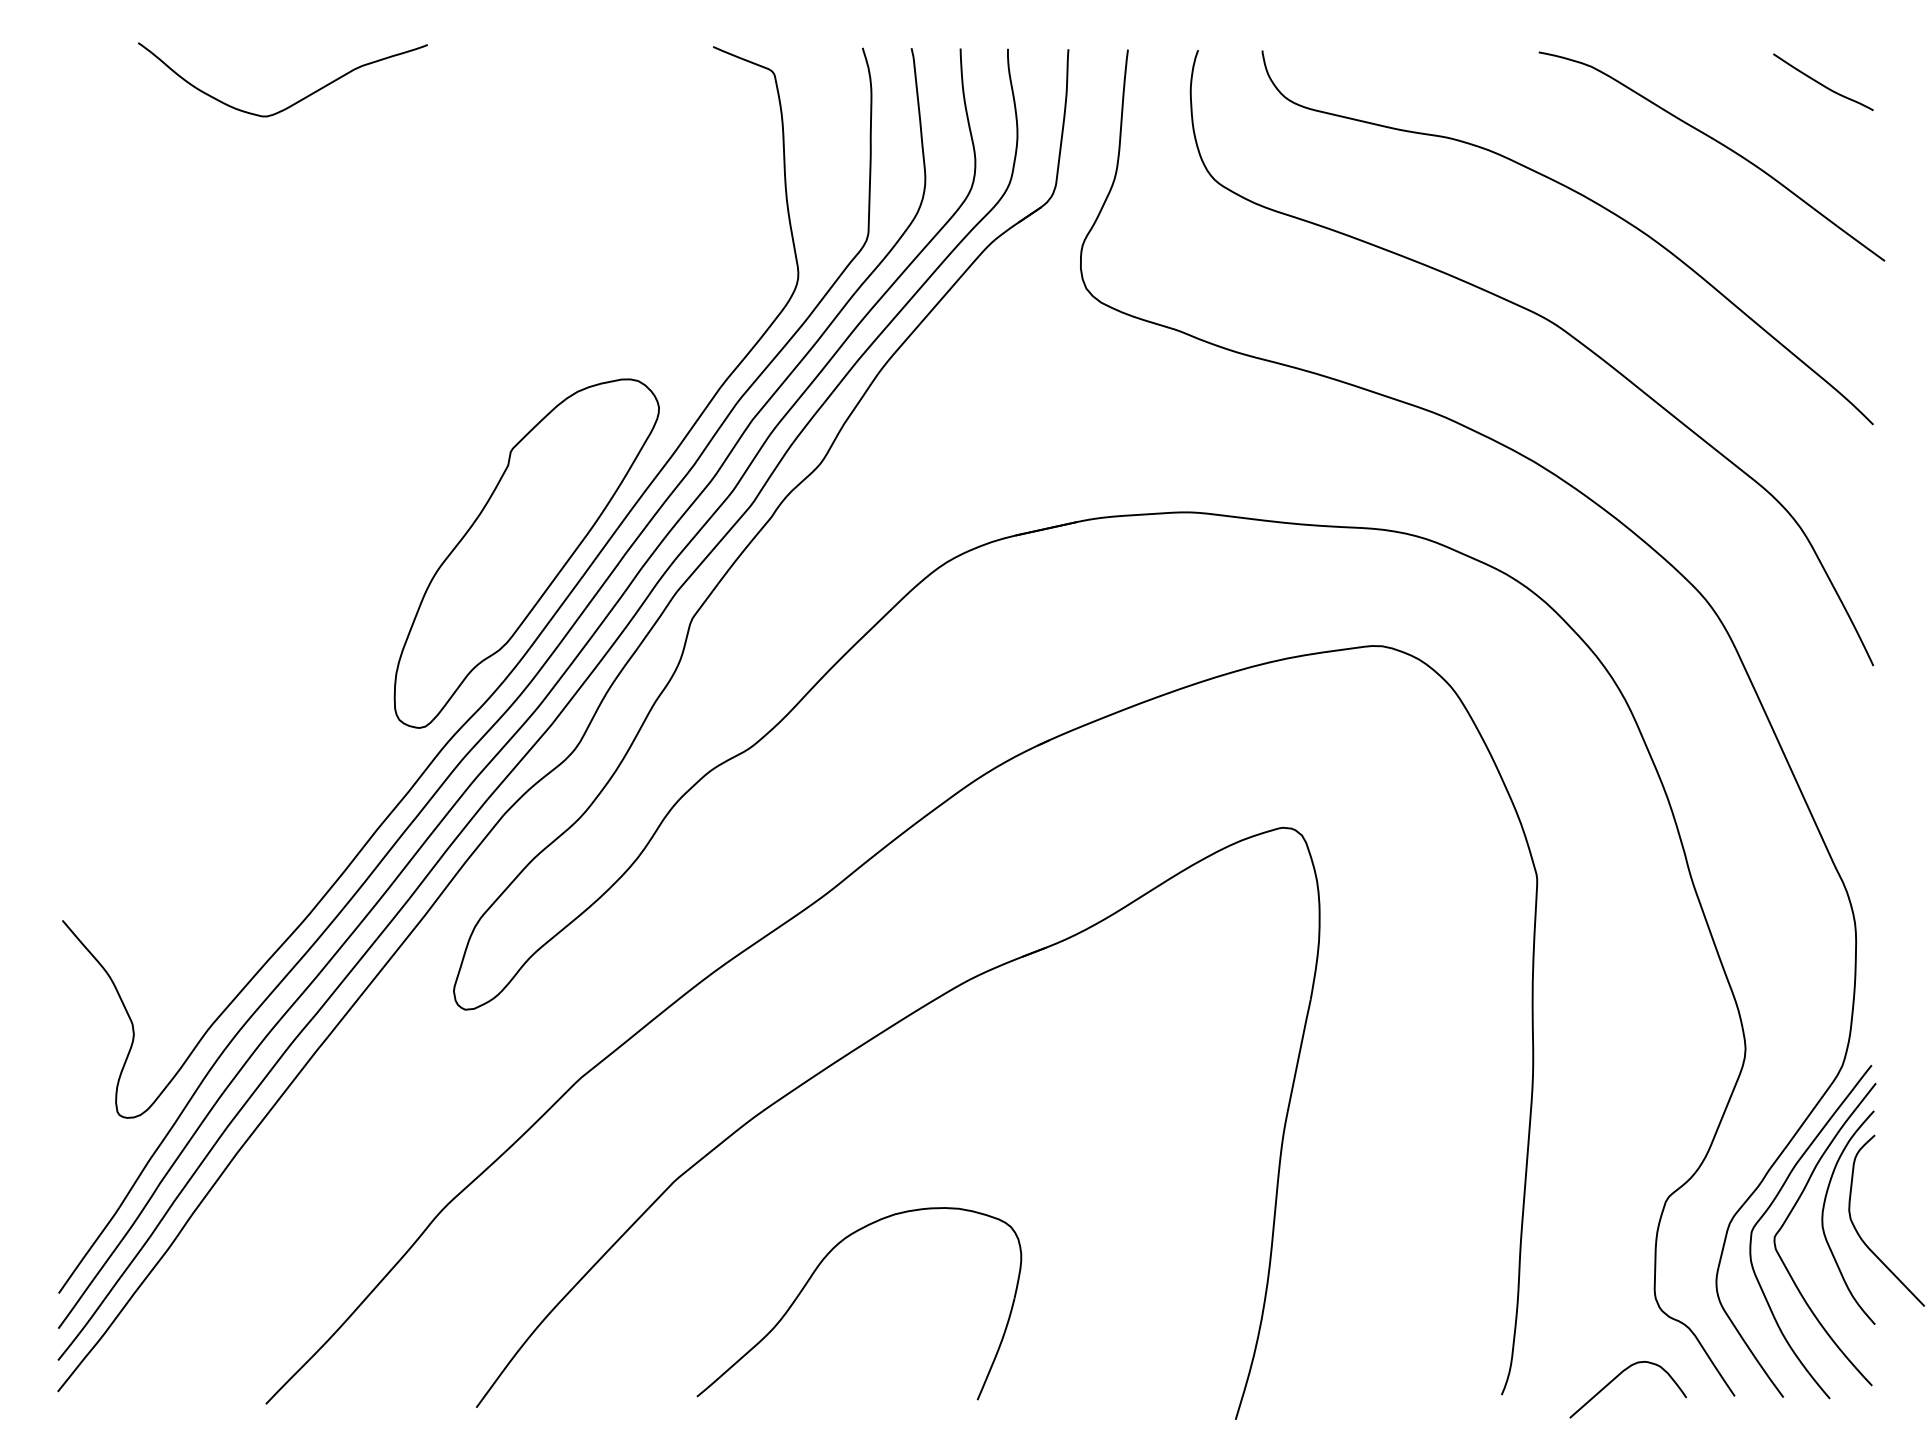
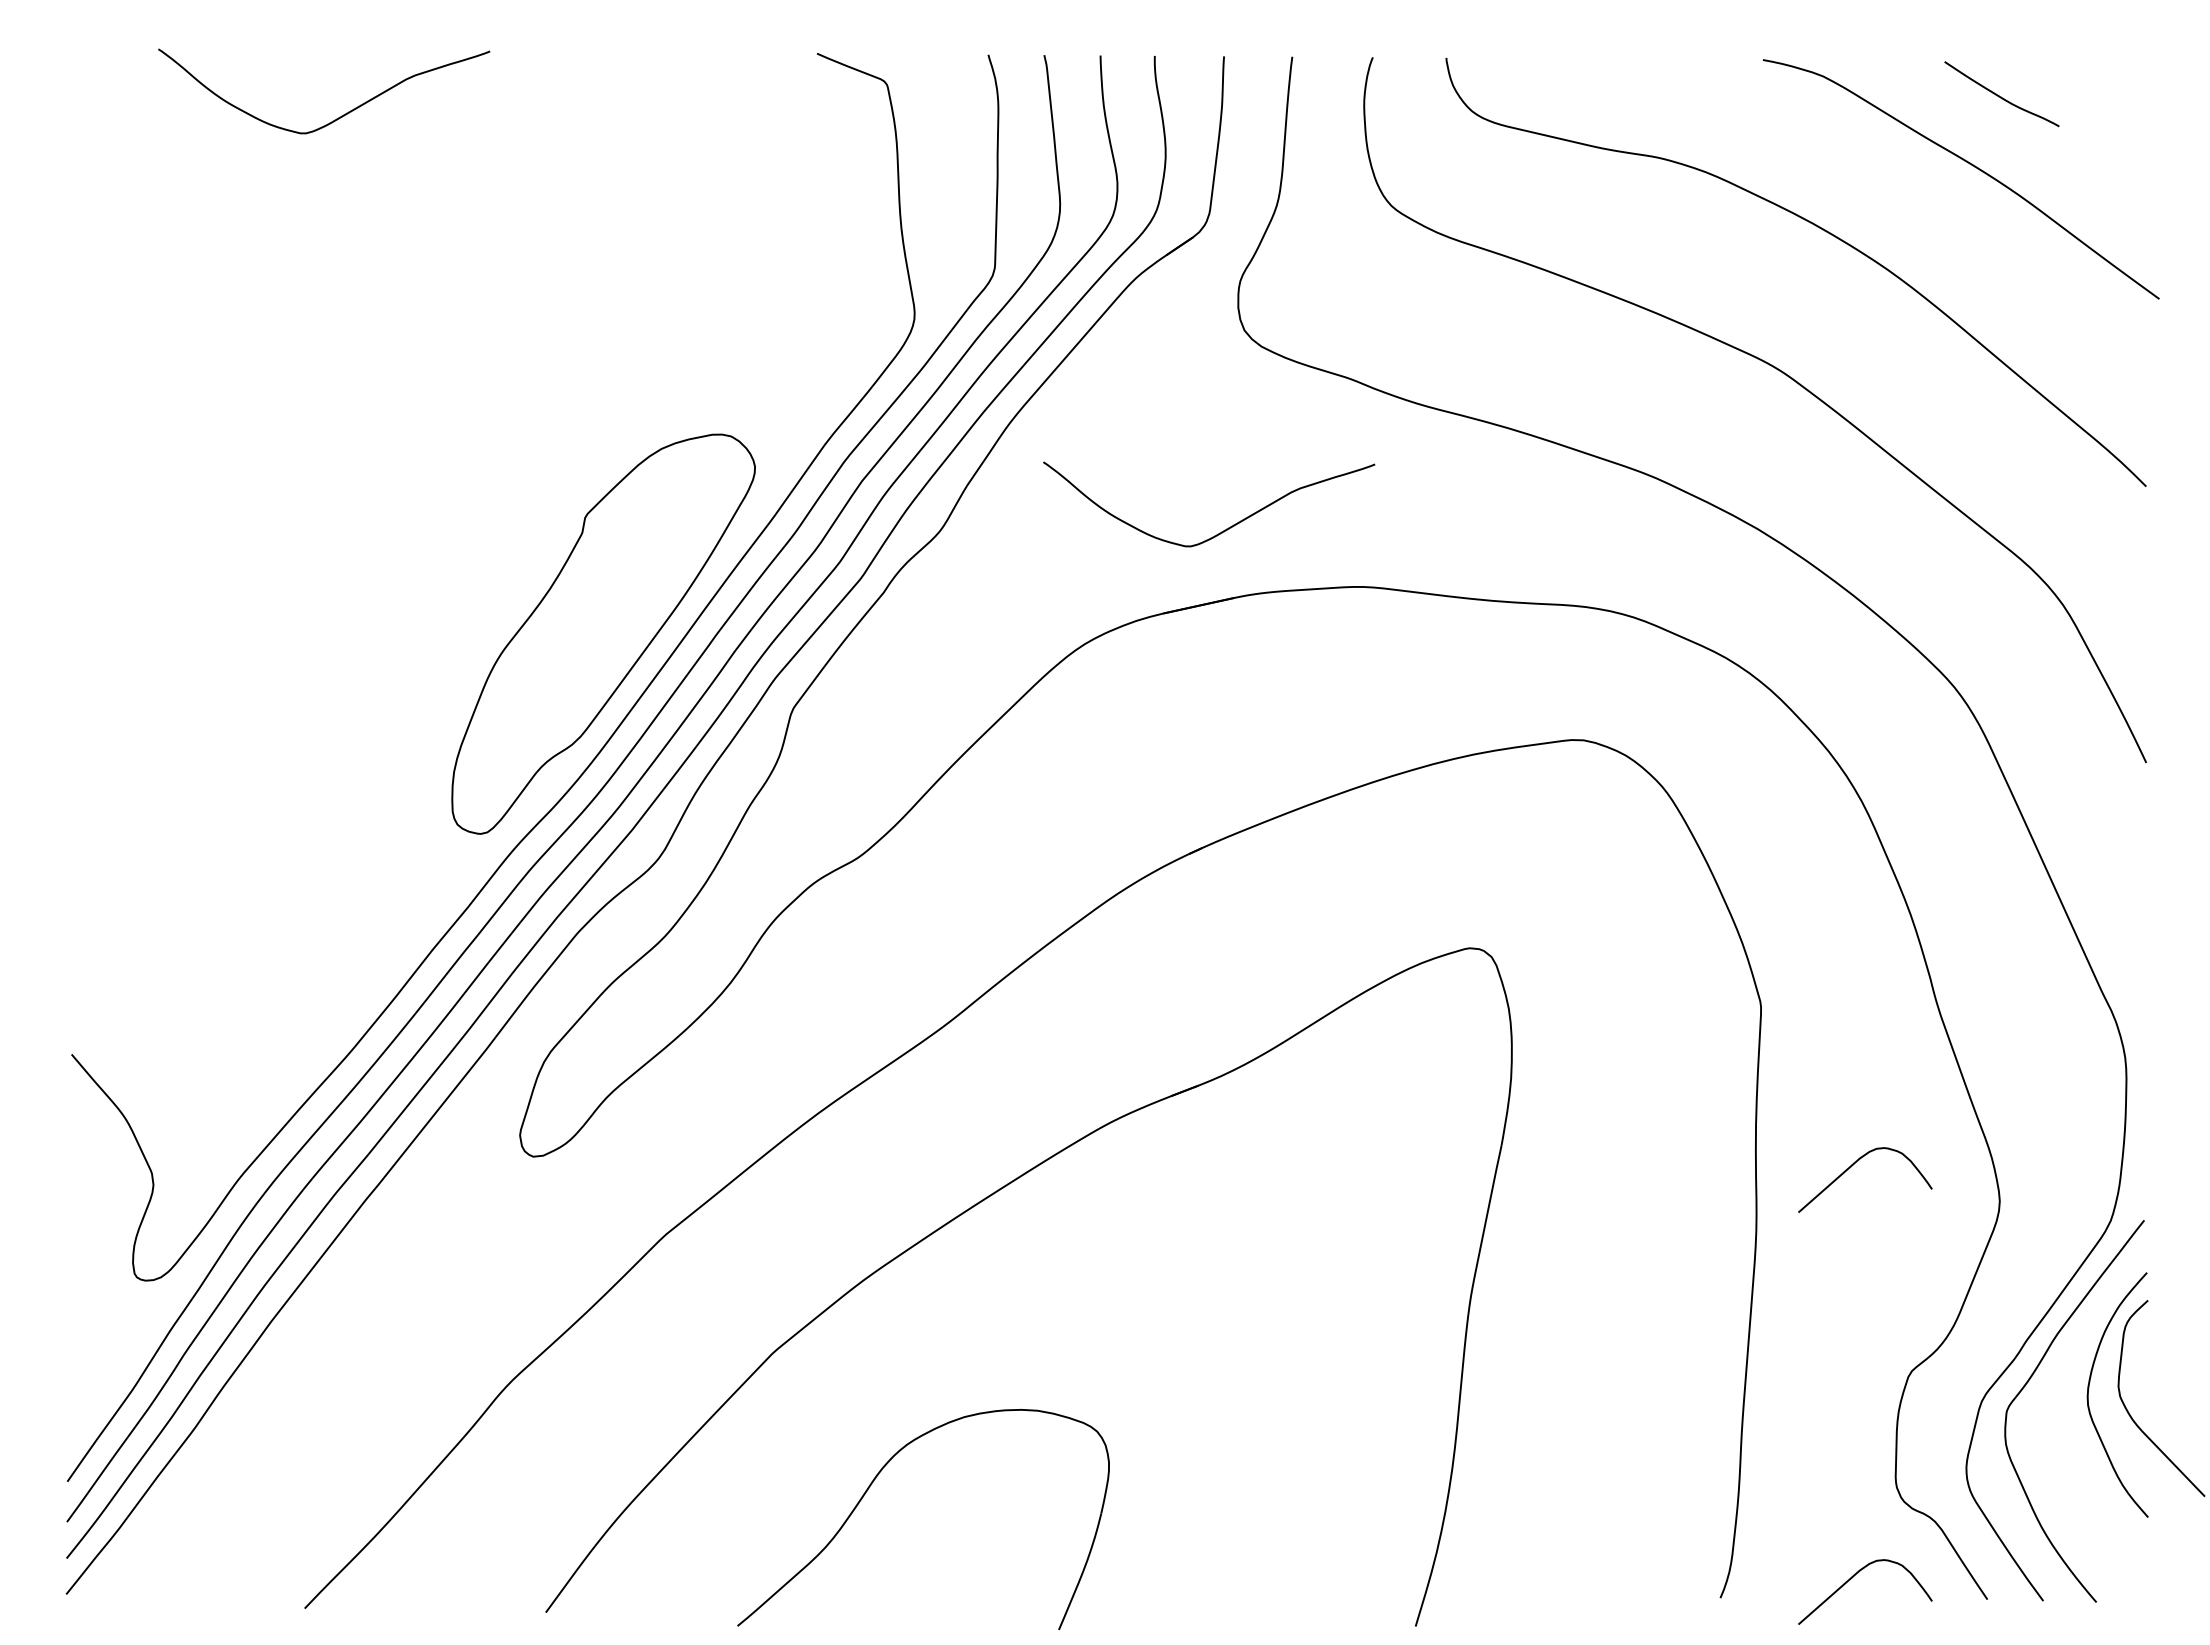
curve: (1822, 84) -> (2001, 96), moved
curve: (1070, 461) -> (1226, 528), added
curve: (1616, 1018) -> (1852, 1166), added
curve: (1791, 1212) -> (2052, 1389), removed
part: (813, 1274) -> (871, 1485), moved

